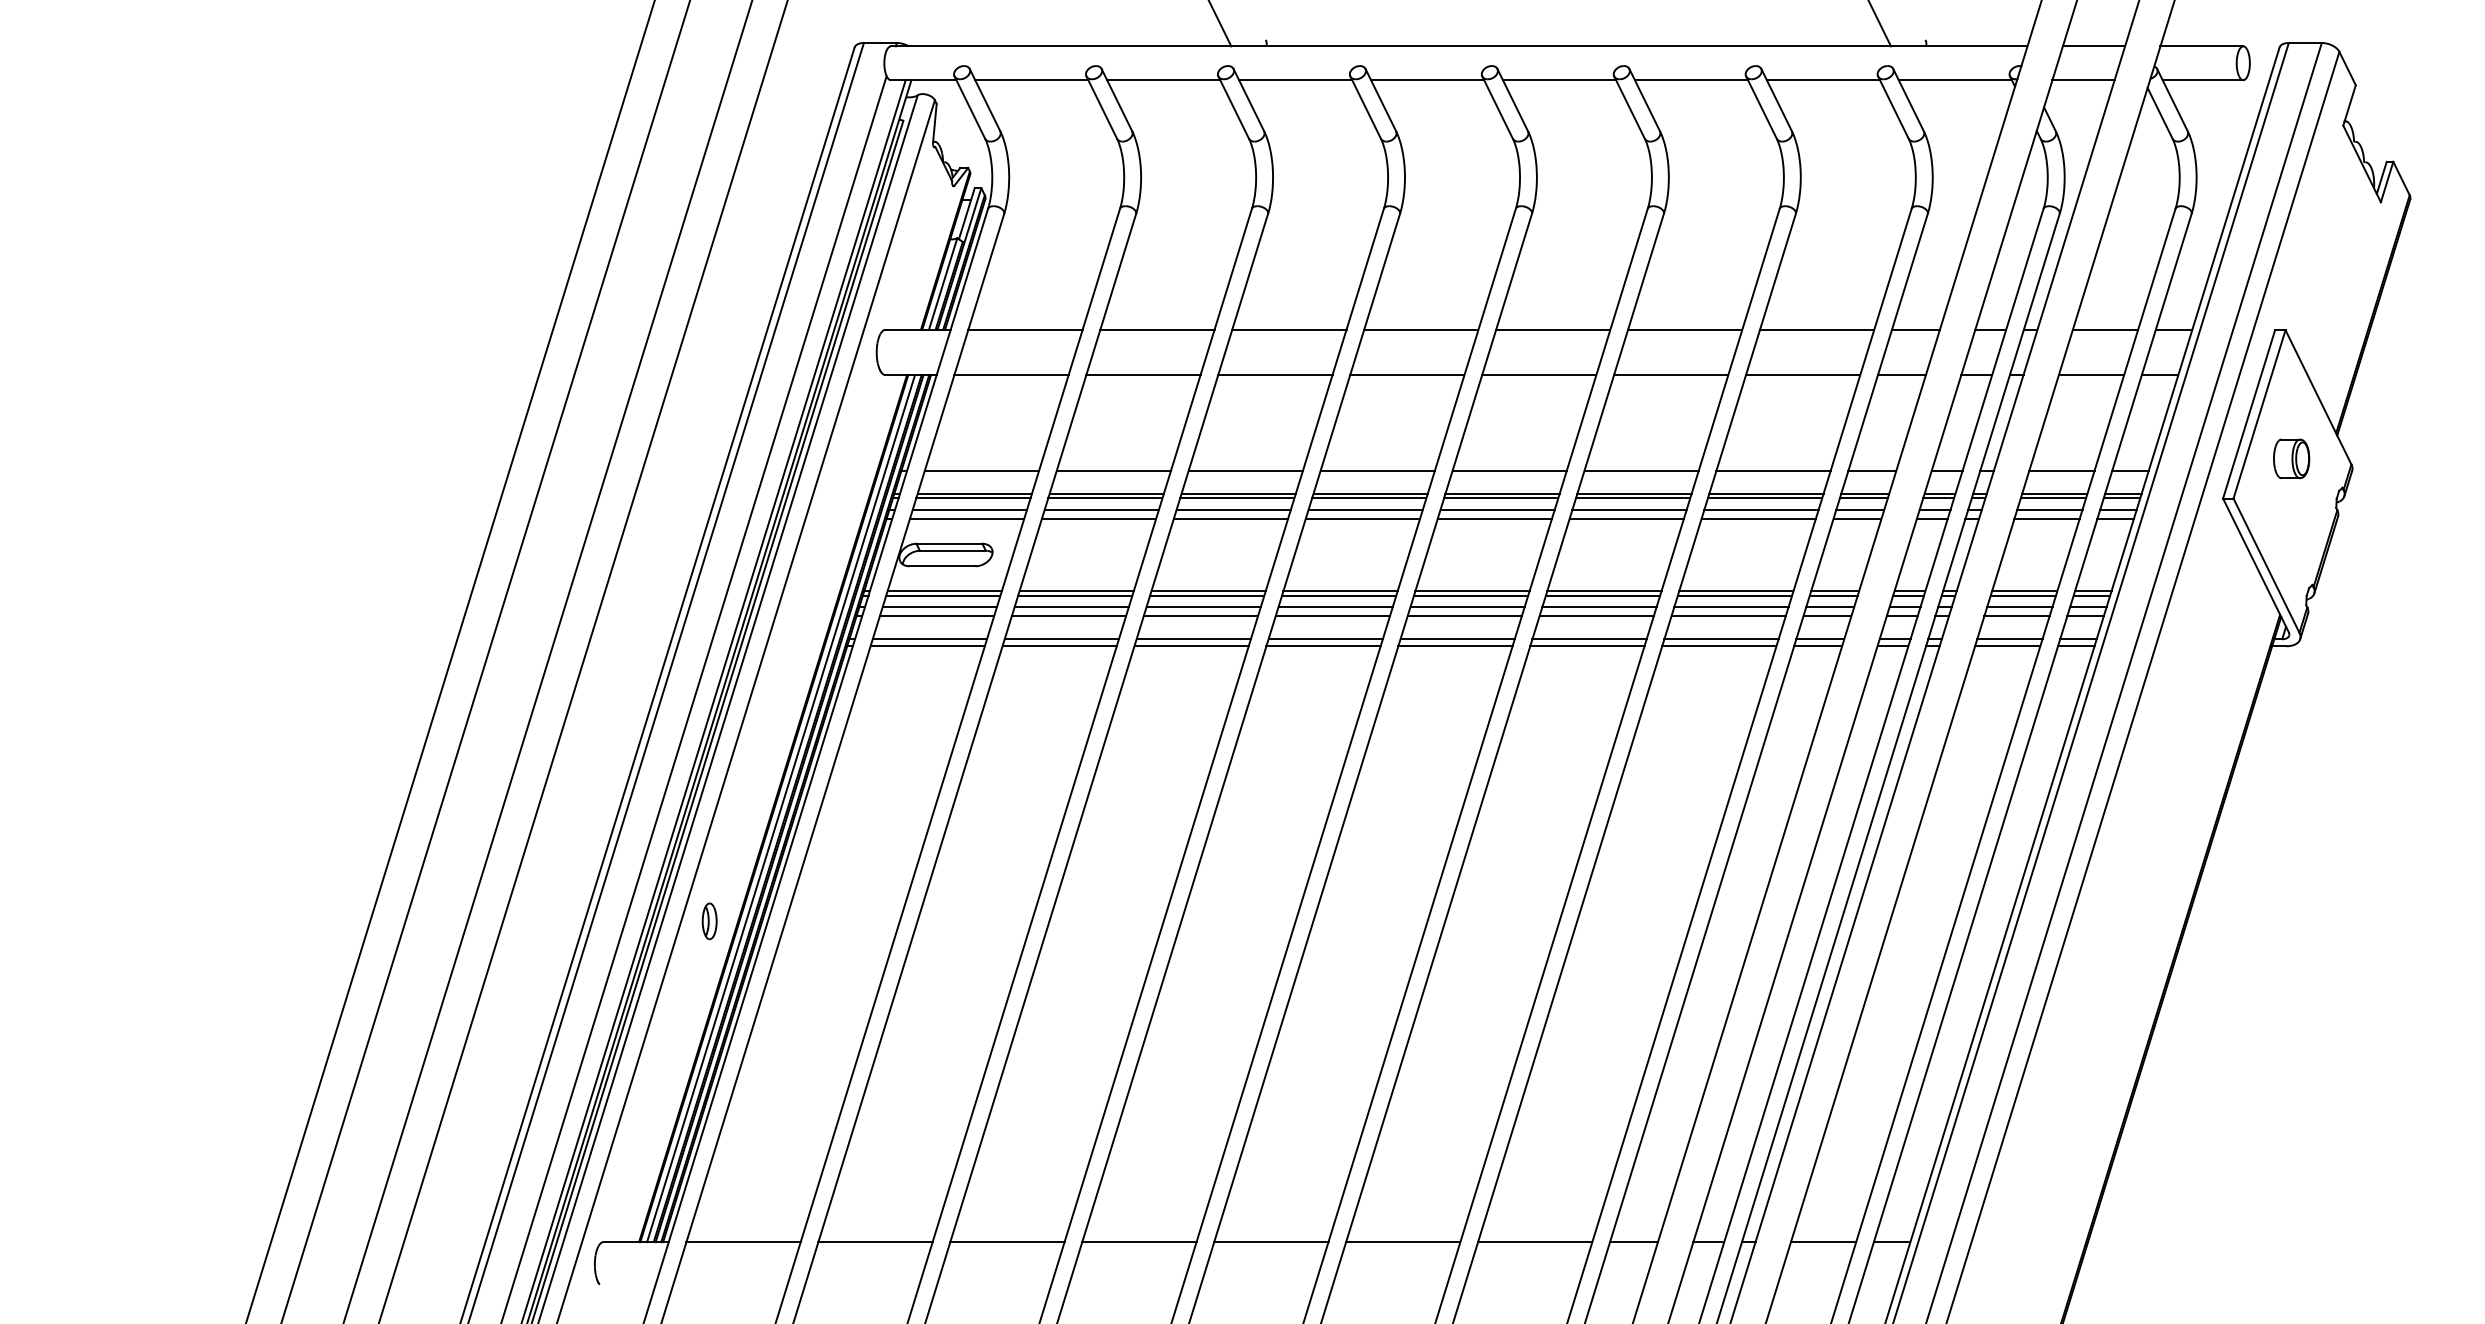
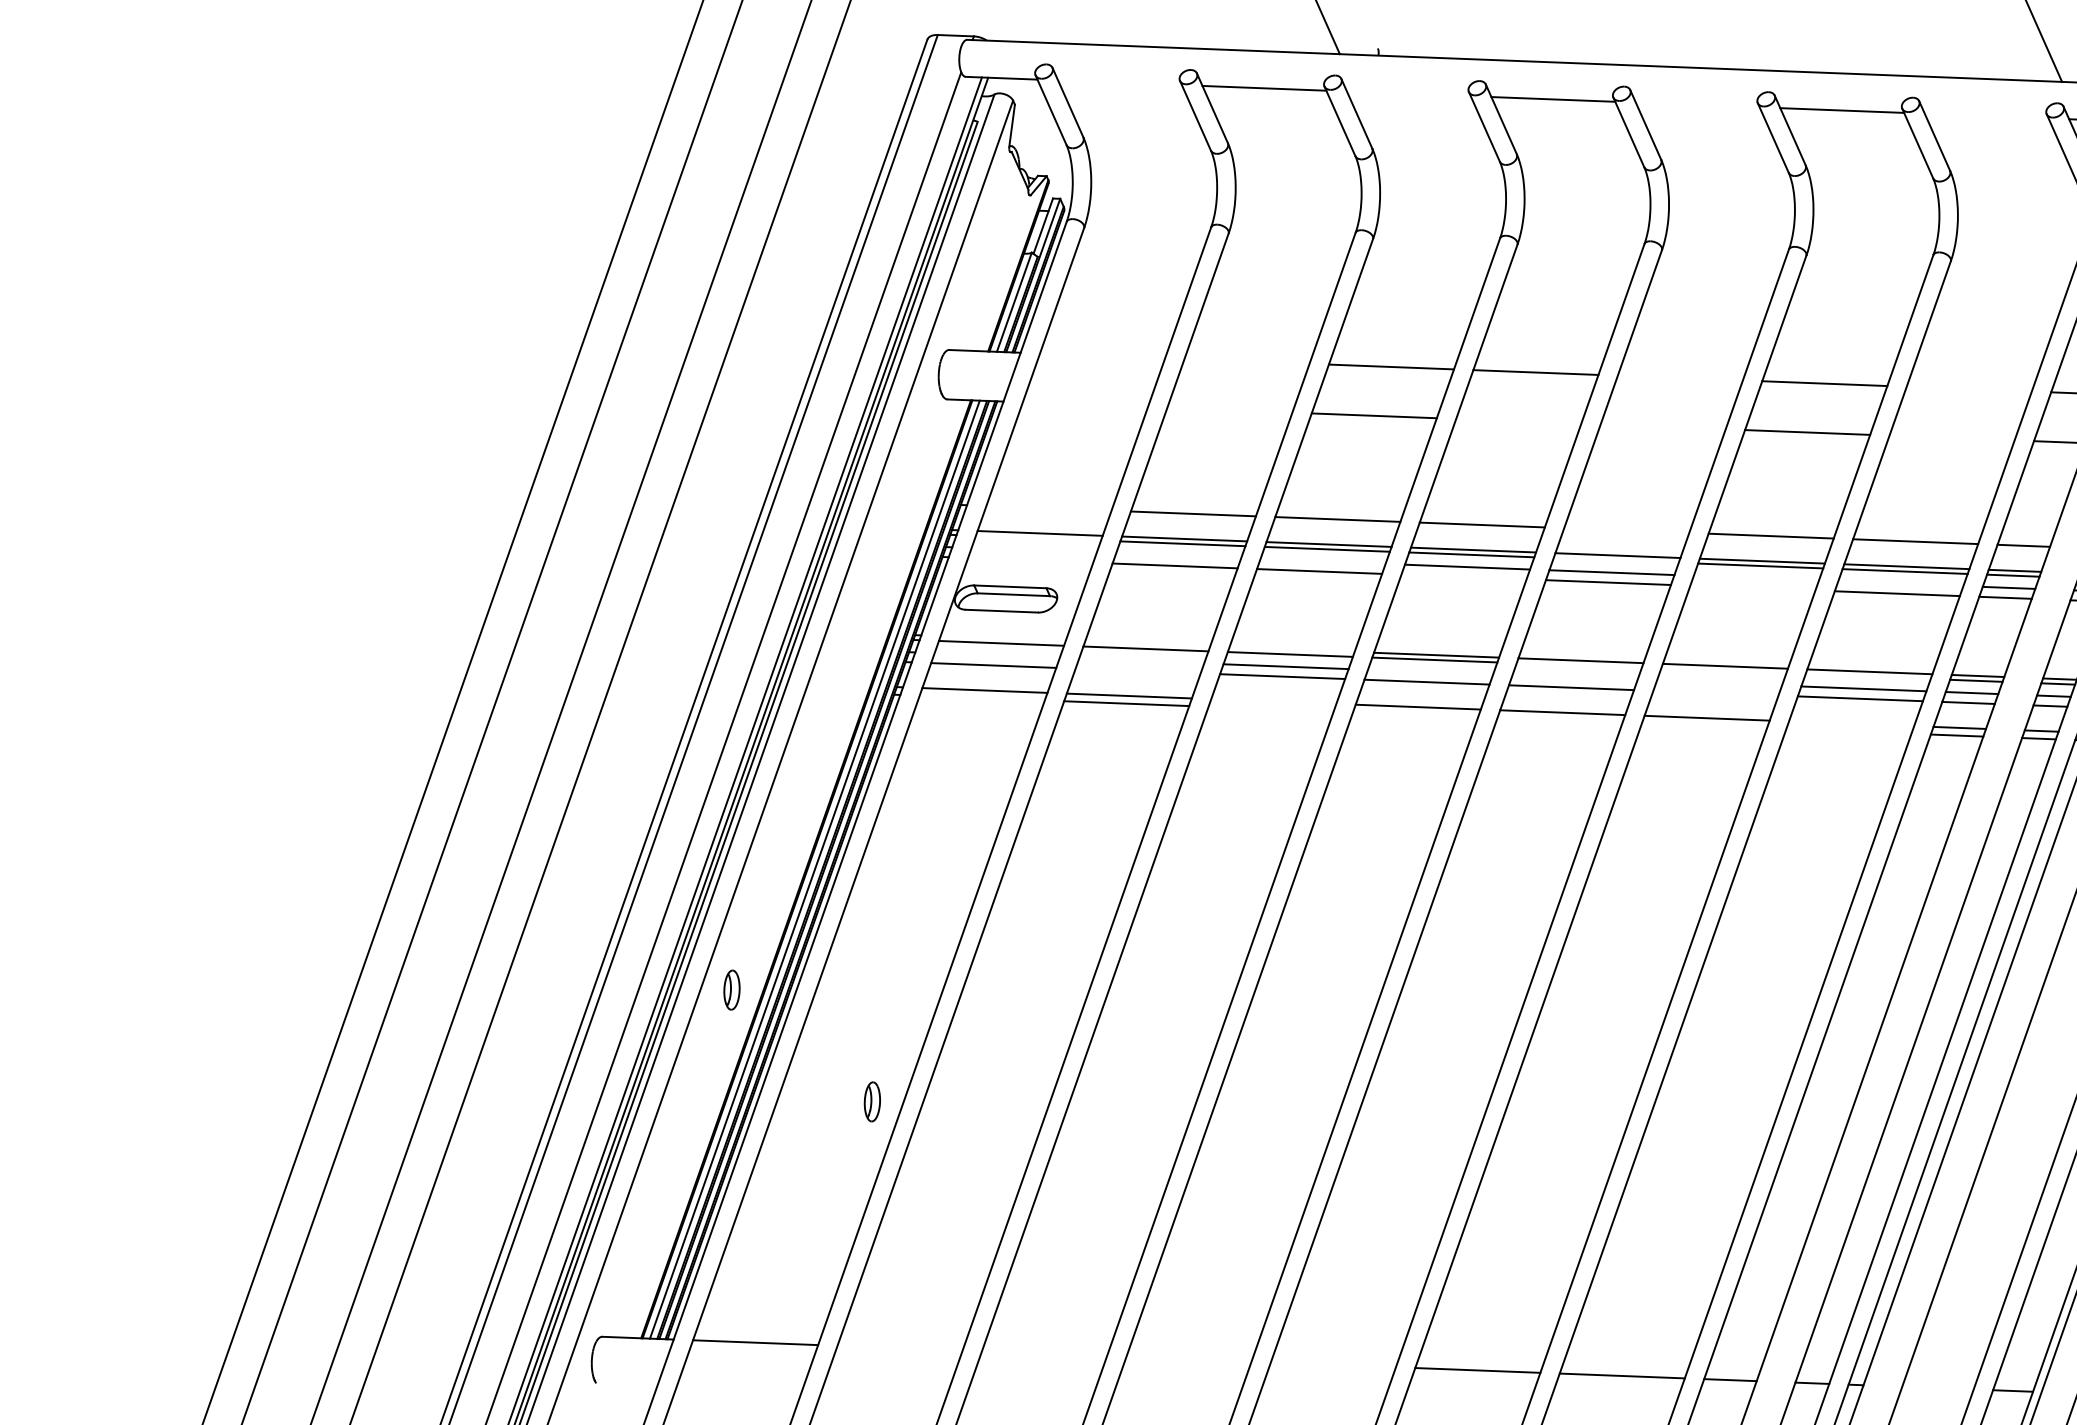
line: (1031, 80) -> (1119, 83), removed
line: (1295, 80) -> (1408, 94), removed
line: (1559, 80) -> (1697, 105), removed
line: (1822, 80) -> (1985, 116), removed
line: (1025, 329) -> (1102, 355), removed
line: (1157, 329) -> (1247, 361), removed
line: (1553, 329) -> (1680, 377), removed
line: (1816, 329) -> (1968, 388), removed
line: (1011, 375) -> (1085, 405), removed
line: (1143, 375) -> (1229, 410), removed
line: (1407, 375) -> (1518, 421), removed
line: (1539, 375) -> (1663, 427), removed
line: (1803, 375) -> (1952, 438), removed
line: (981, 470) -> (1048, 507), removed
line: (1509, 470) -> (1626, 530), removed
line: (973, 498) -> (1038, 538), removed
line: (1501, 498) -> (1616, 560), removed
line: (969, 509) -> (1033, 550), removed
line: (1101, 509) -> (1178, 555), removed
line: (1233, 509) -> (1322, 561), removed
line: (1629, 509) -> (1756, 577), removed
line: (1761, 509) -> (1900, 583), removed
line: (966, 518) -> (1030, 559), removed
line: (1362, 518) -> (1463, 576), removed
line: (1626, 518) -> (1752, 587), removed
line: (944, 591) -> (1002, 638), removed
line: (1076, 591) -> (1147, 644), removed
line: (1208, 591) -> (1291, 649), removed
line: (1470, 595) -> (1578, 665), removed
line: (1602, 595) -> (1723, 670), removed
line: (1734, 595) -> (1867, 676), removed
line: (939, 606) -> (996, 655), removed
line: (1071, 606) -> (1141, 660), removed
line: (1335, 606) -> (1430, 671), removed
line: (1467, 606) -> (1574, 677), removed
line: (1599, 606) -> (1719, 682), removed
line: (1068, 616) -> (1137, 671), removed
line: (1596, 616) -> (1715, 693), removed
line: (1193, 639) -> (1273, 701), removed
line: (1721, 639) -> (1851, 724), removed
line: (927, 646) -> (982, 698), removed
line: (1191, 646) -> (1271, 709), removed
line: (1323, 646) -> (1415, 715), removed
line: (1455, 646) -> (1560, 720), removed
line: (1587, 646) -> (1704, 726), removed
line: (1719, 646) -> (1849, 731), removed
part: (841, 1018) -> (872, 1102), added
line: (875, 1242) -> (900, 1348), removed
line: (1007, 1242) -> (1044, 1354), removed
line: (1139, 1242) -> (1189, 1359), removed
line: (1271, 1242) -> (1333, 1365), removed
line: (1823, 1242) -> (1937, 1388), removed

